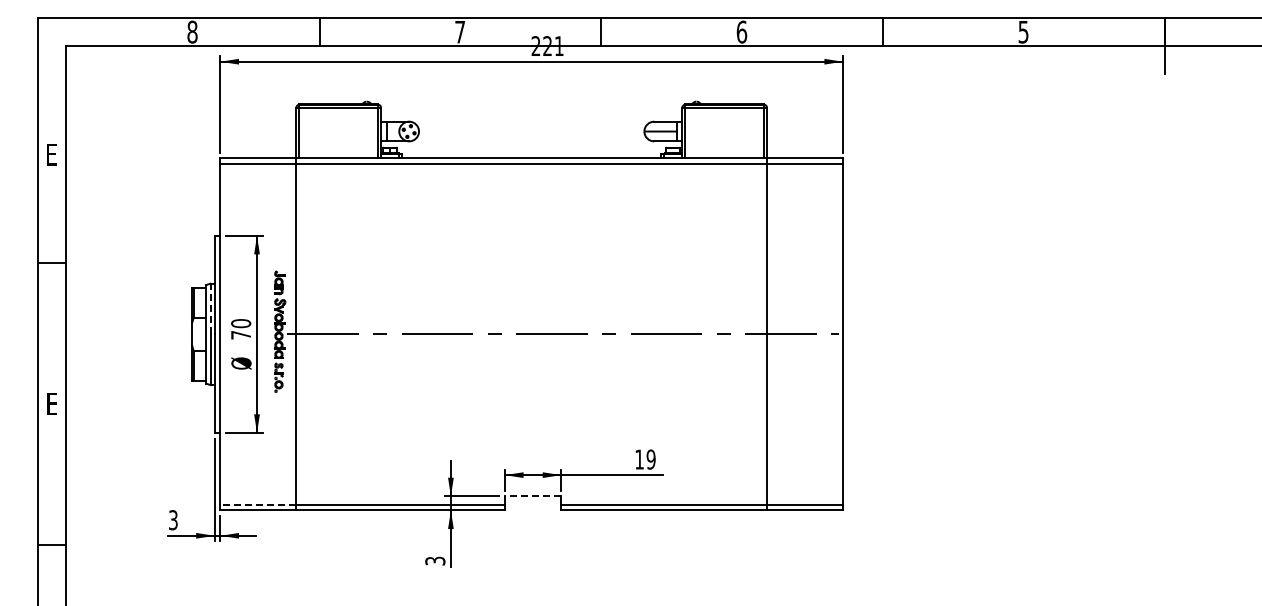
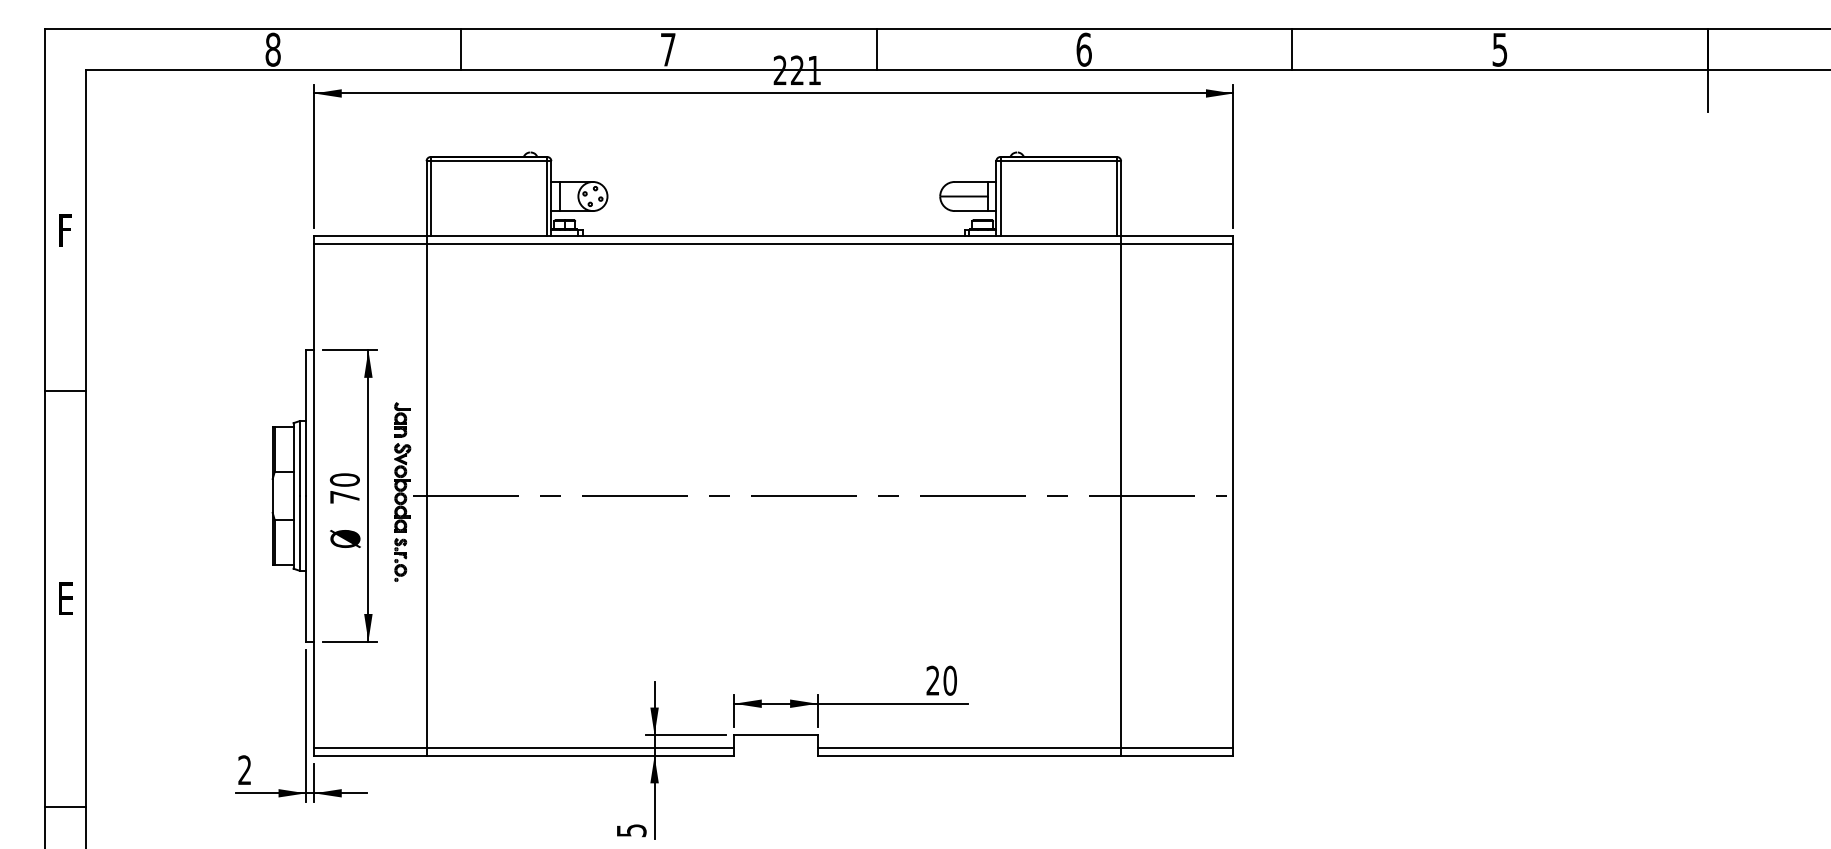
text: (51, 154) -> (64, 230), E -> F
line: (210, 308) -> (299, 457), dashed -> solid
text: (645, 459) -> (941, 680), 19 -> 20
line: (532, 496) -> (775, 735), dashed -> solid
line: (257, 504) -> (369, 747), dashed -> solid
text: (173, 520) -> (245, 770), 3 -> 2
text: (434, 560) -> (630, 829), 3 -> 5

